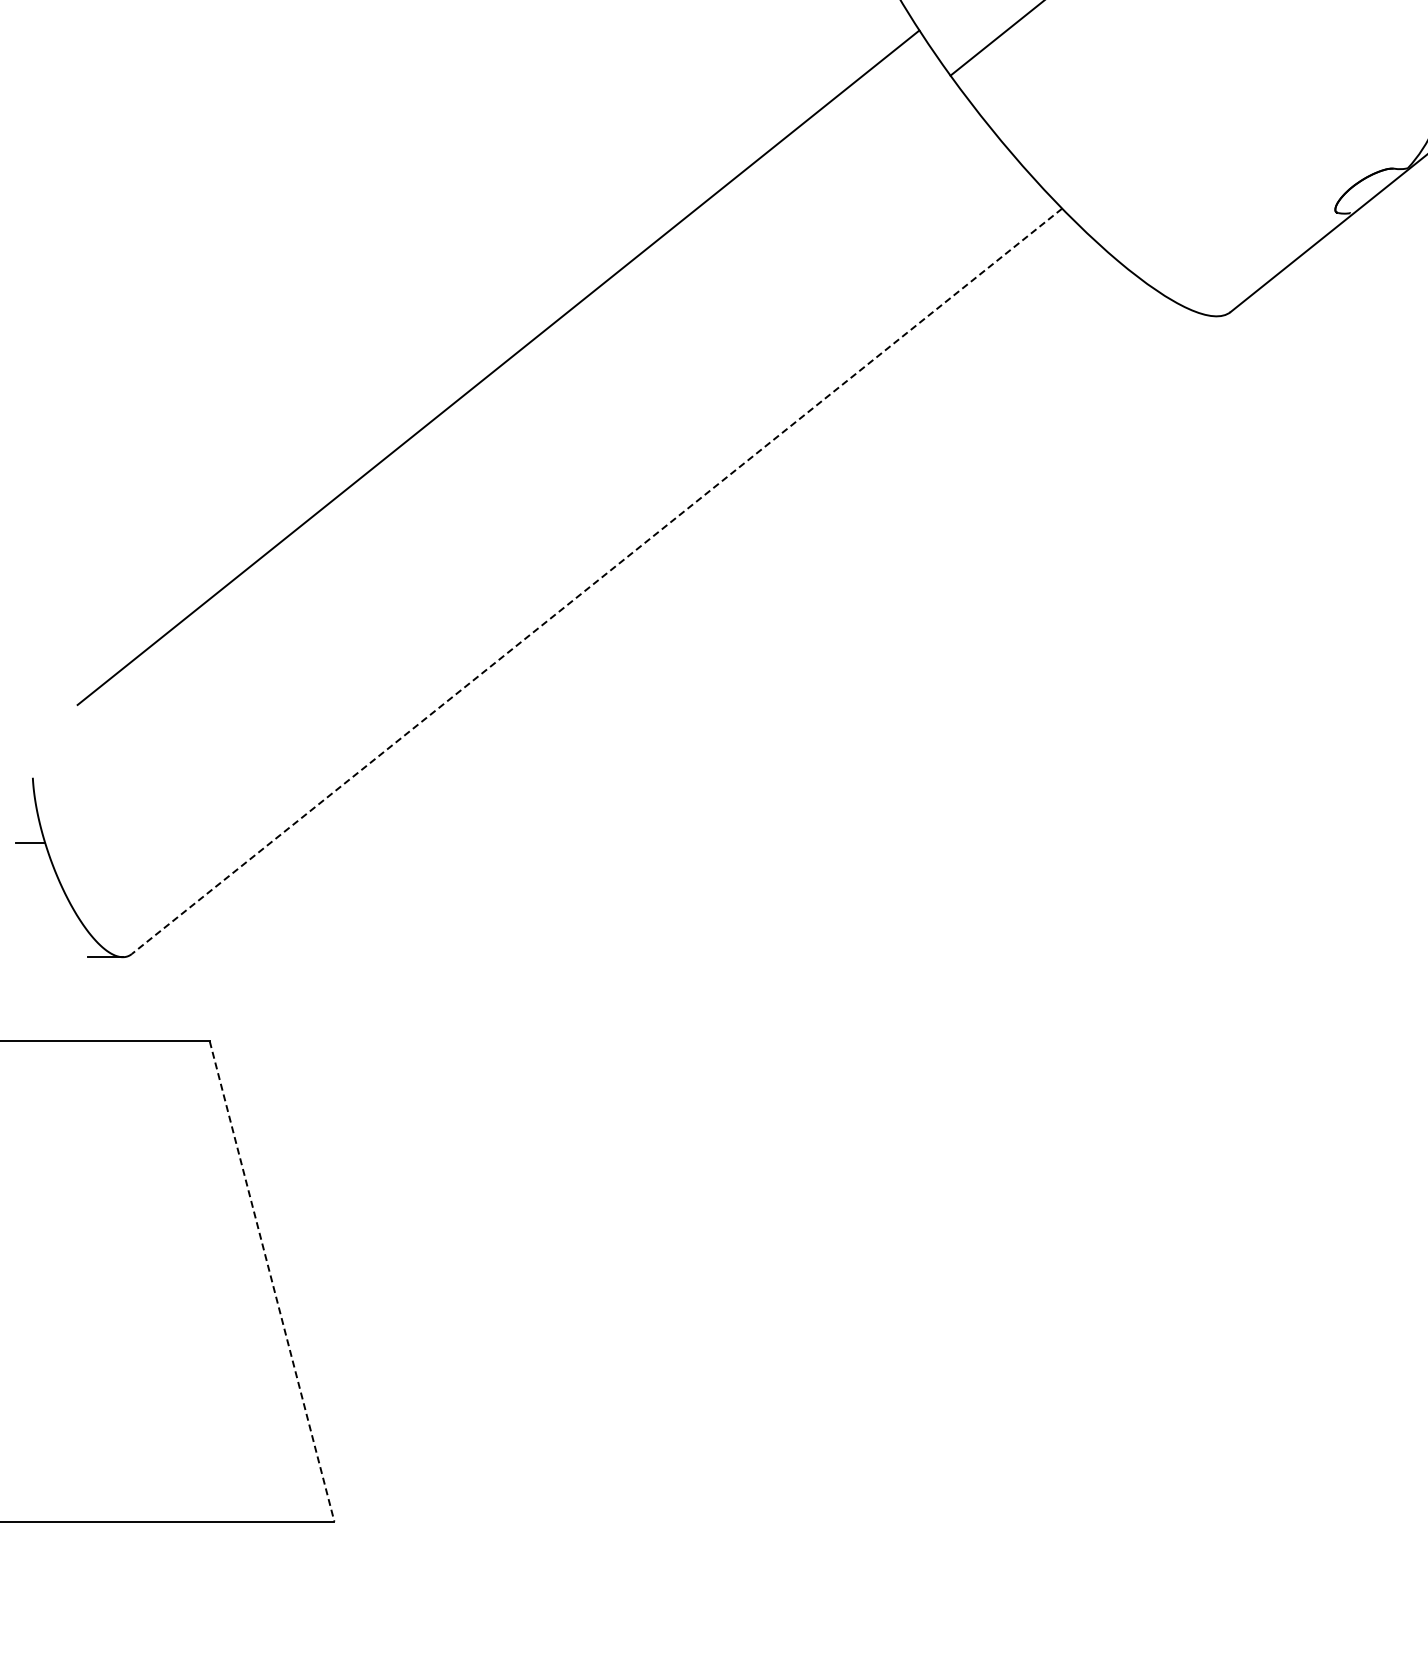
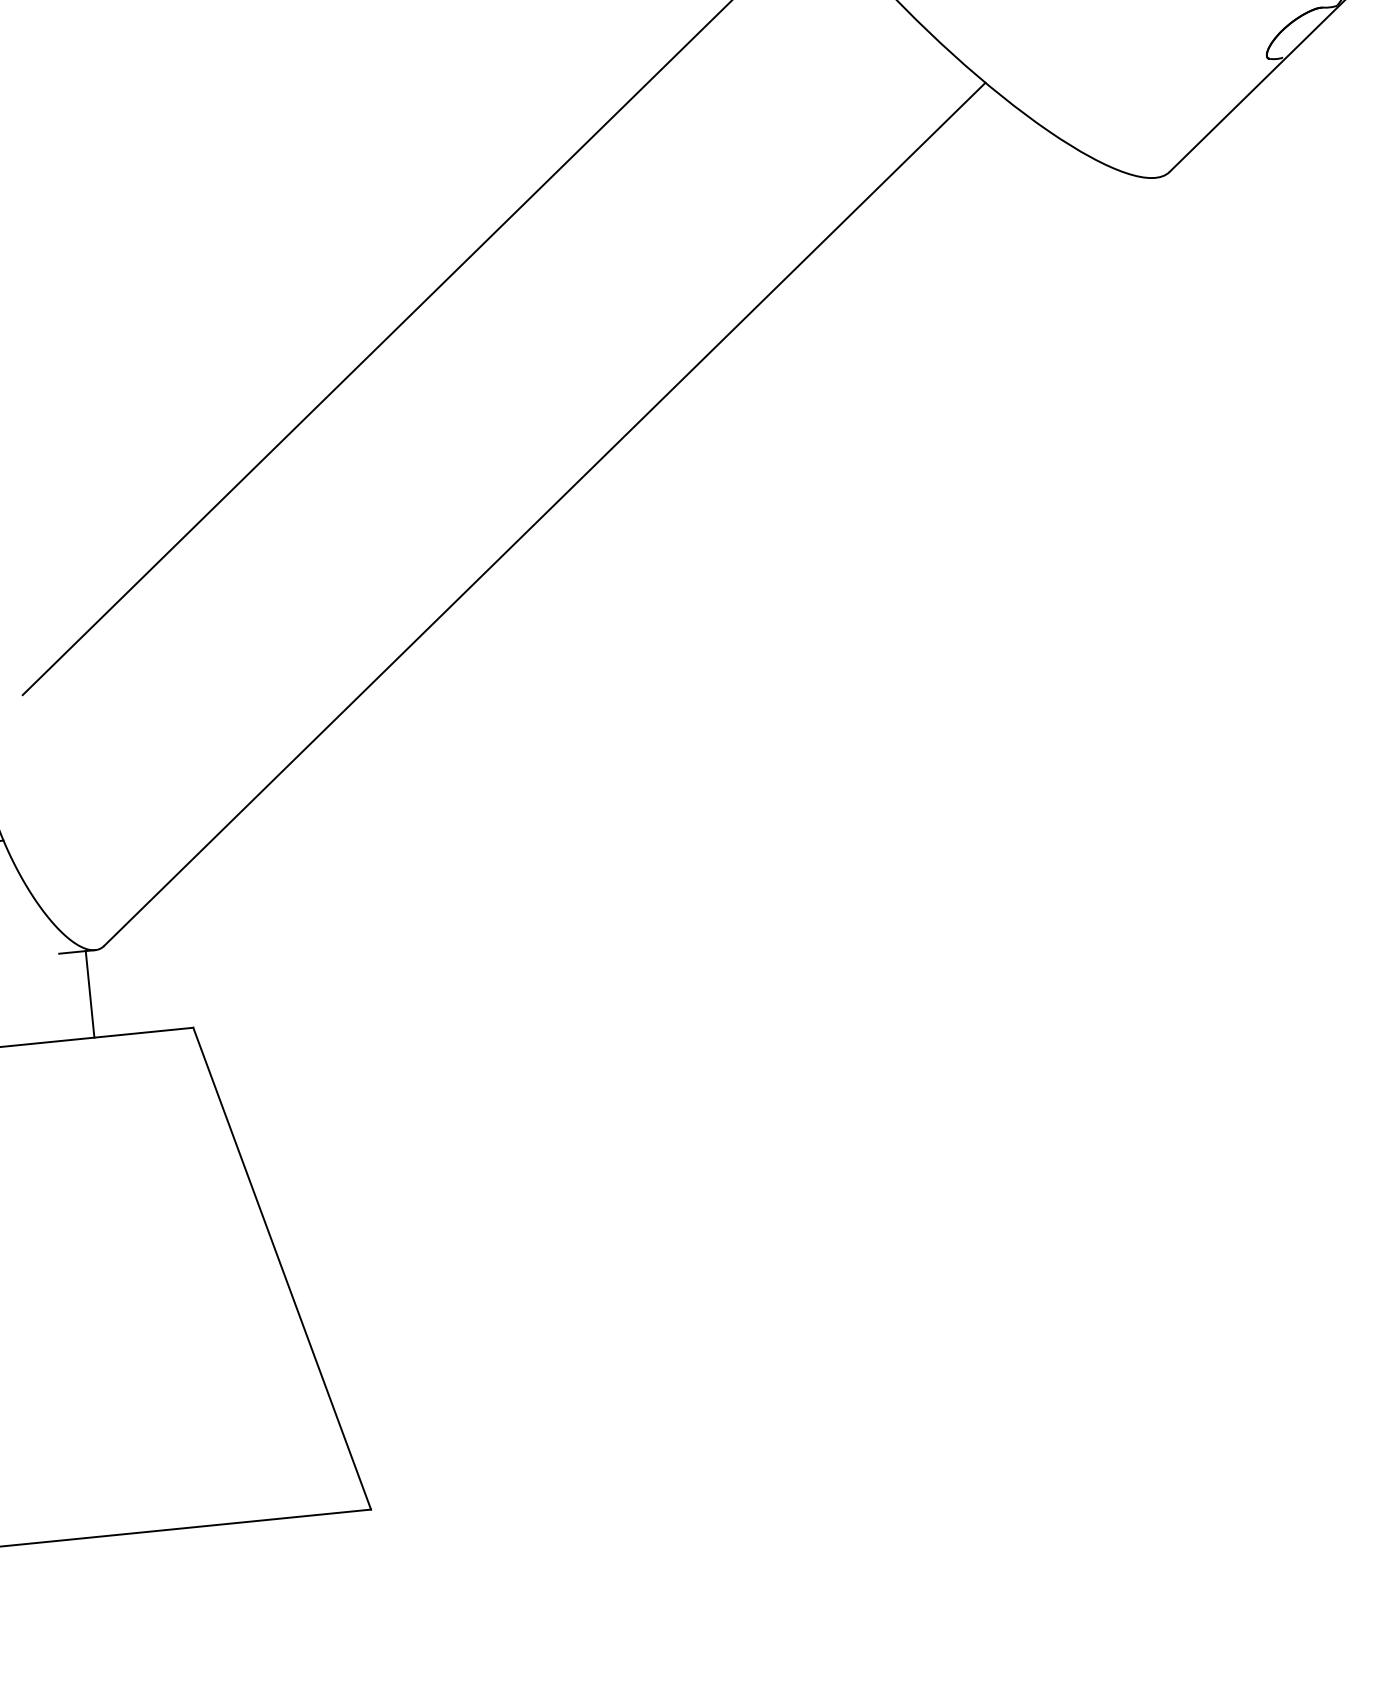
line: (596, 581) -> (544, 514), dashed -> solid
line: (113, 999) -> (89, 994), added
line: (272, 1281) -> (282, 1268), dashed -> solid

